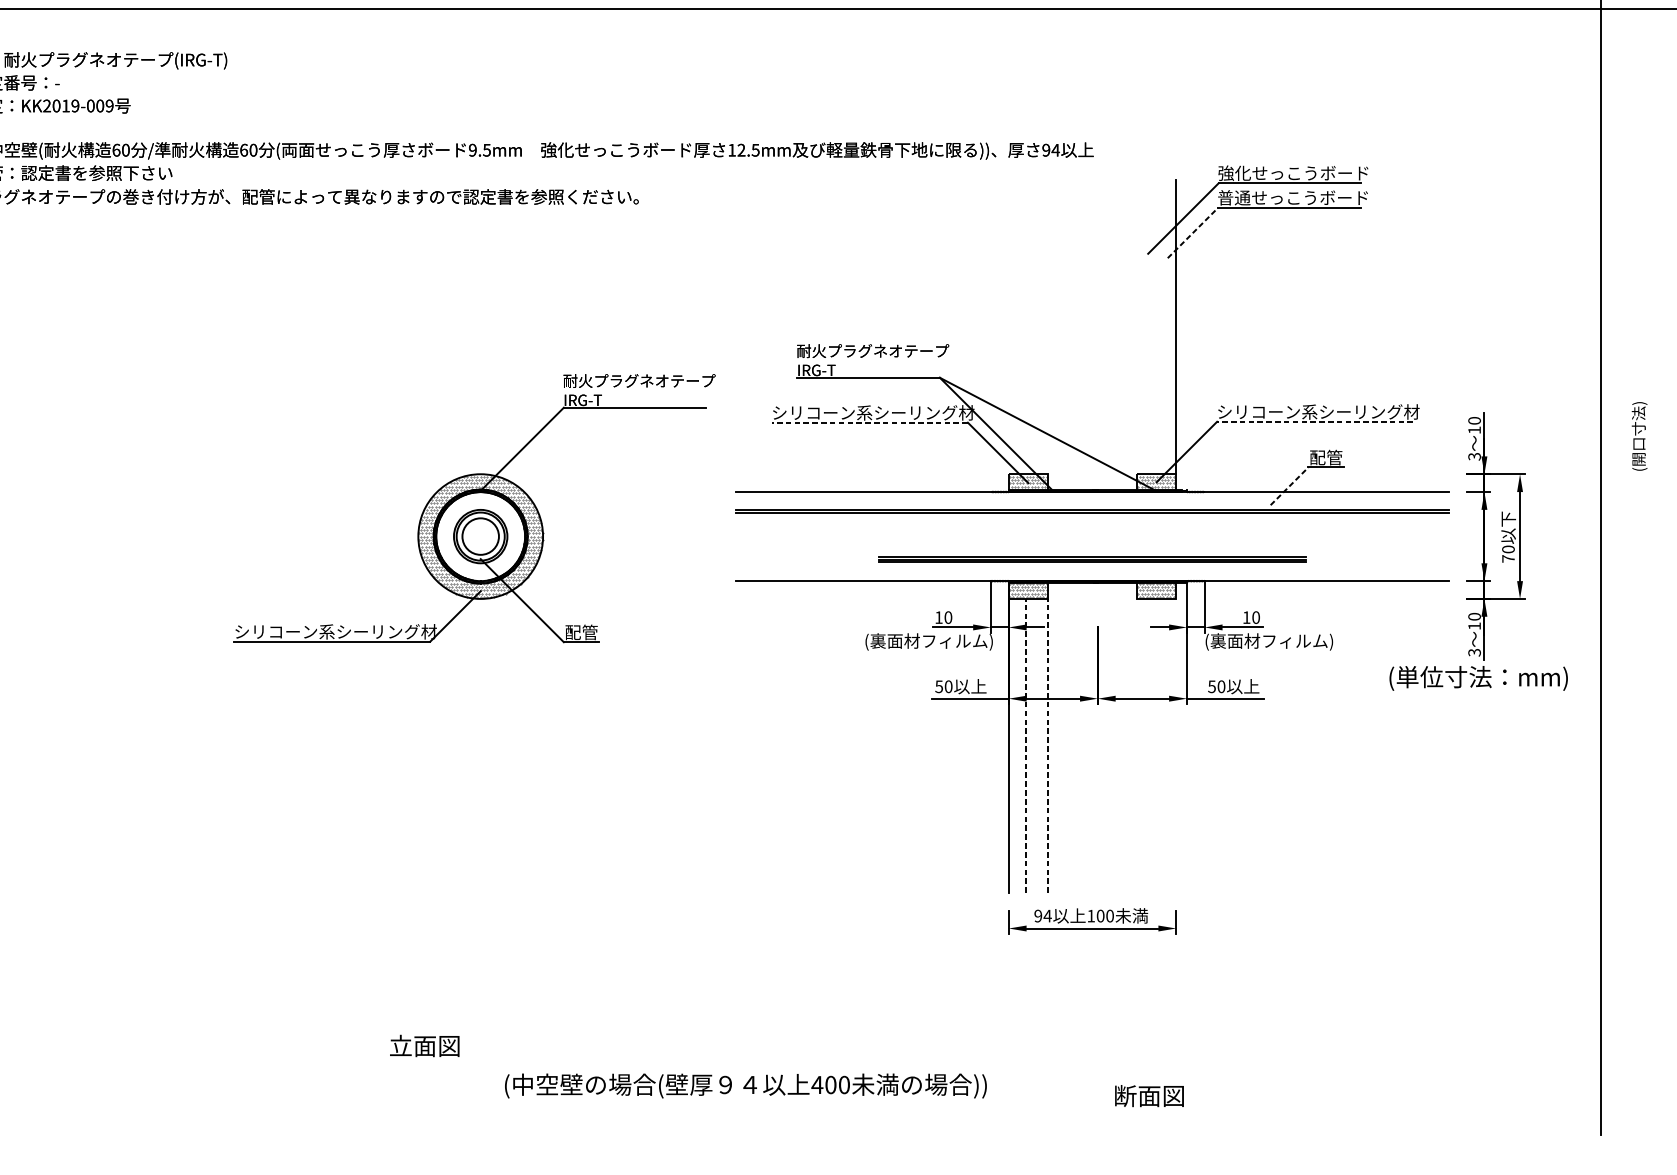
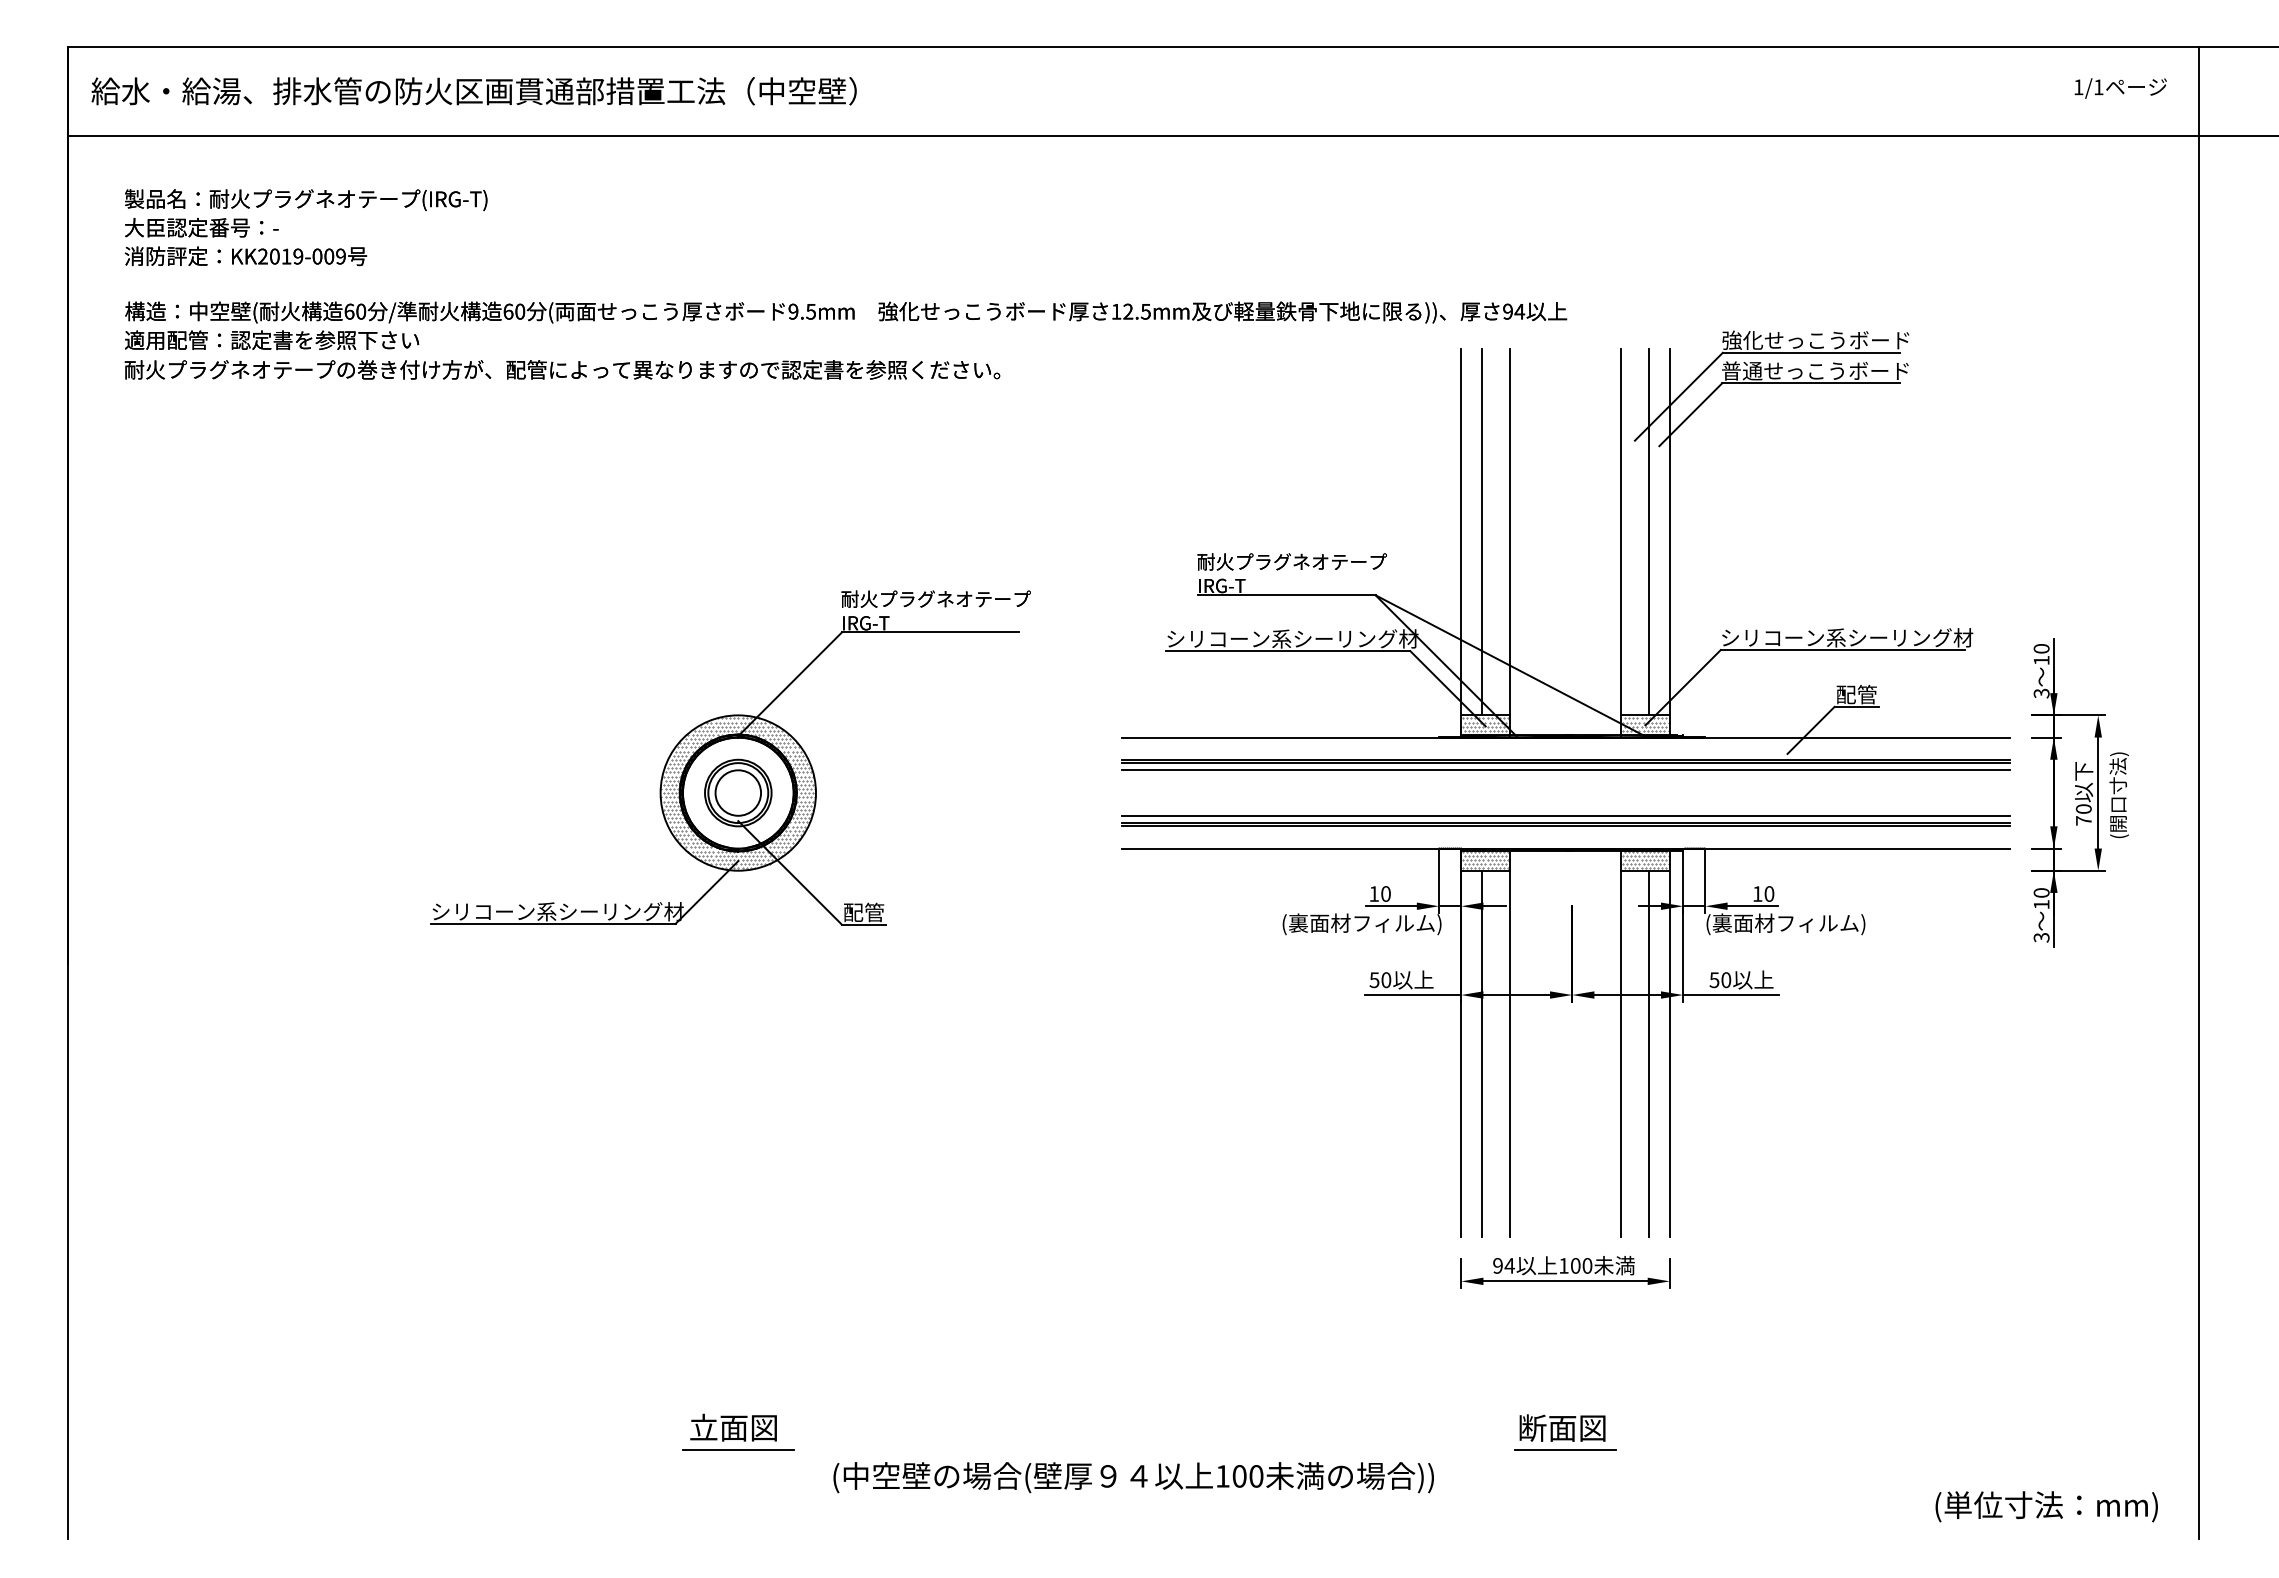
line: (1193, 232) -> (1691, 414), dashed -> solid
line: (1008, 327) -> (1461, 532), added
line: (1025, 327) -> (1482, 532), added
line: (1048, 327) -> (1510, 532), added
line: (1137, 327) -> (1621, 532), added
line: (1159, 327) -> (1648, 532), added
line: (869, 422) -> (1287, 651), dashed -> solid
line: (1314, 422) -> (1842, 650), dashed -> solid
text: (1639, 436) -> (2118, 795), moved
line: (1289, 486) -> (1811, 730), dashed -> solid
part: (474, 508) -> (730, 757), moved
line: (1092, 518) -> (1565, 770), added
part: (1092, 558) -> (1565, 820), size x1.67
text: (1478, 678) -> (2046, 1506), moved
line: (1025, 745) -> (1482, 1053), dashed -> solid
line: (1048, 745) -> (1510, 1053), dashed -> solid
line: (1137, 745) -> (1621, 1053), added
line: (1159, 745) -> (1648, 1053), added
line: (1175, 745) -> (1669, 1053), added
line: (427, 1064) -> (737, 1450), added
line: (1092, 1064) -> (1565, 1450), added
text: (817, 1085) -> (1222, 1476), 400 -> 100
text: (1149, 1095) -> (1562, 1427), moved

